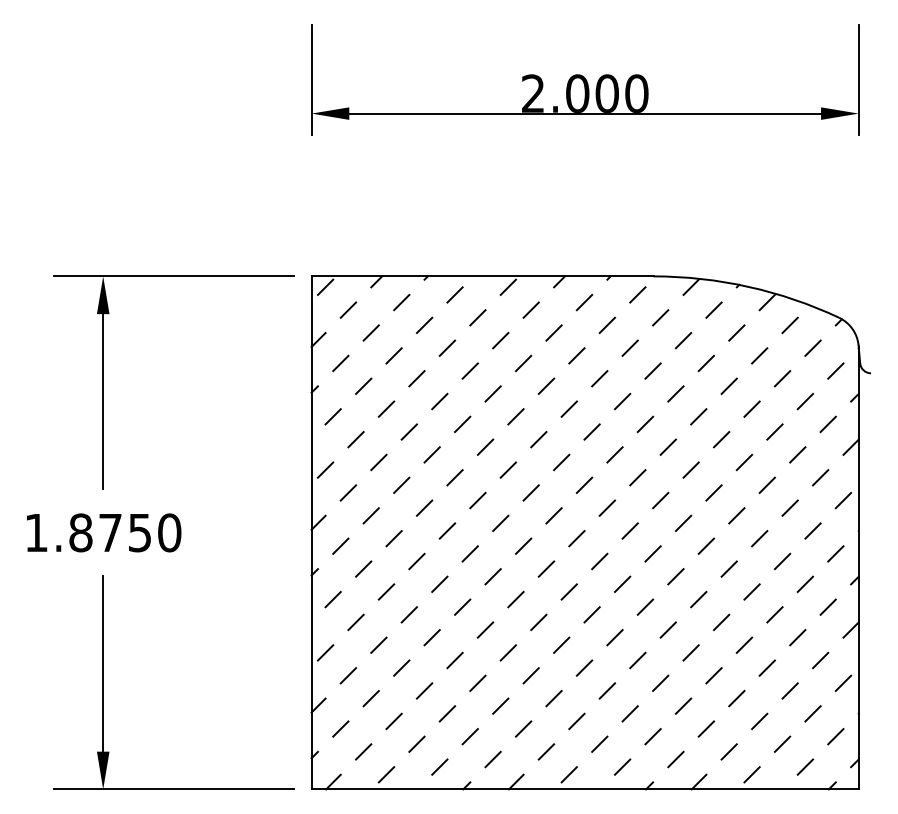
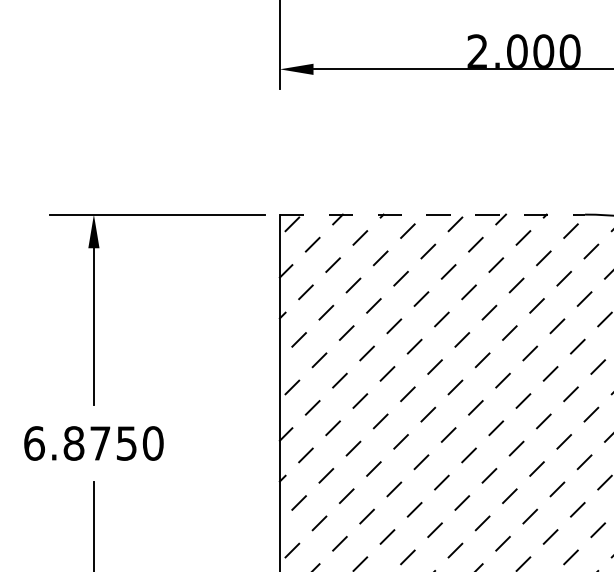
line: (482, 276) -> (432, 214), solid -> dashed
text: (36, 532) -> (34, 443), 1.8750 -> 6.8750

